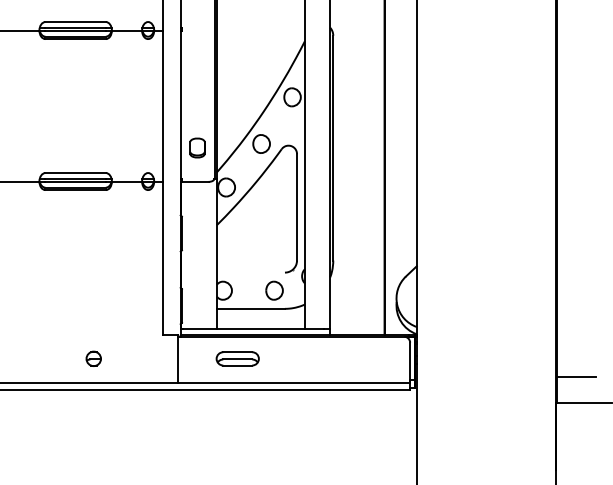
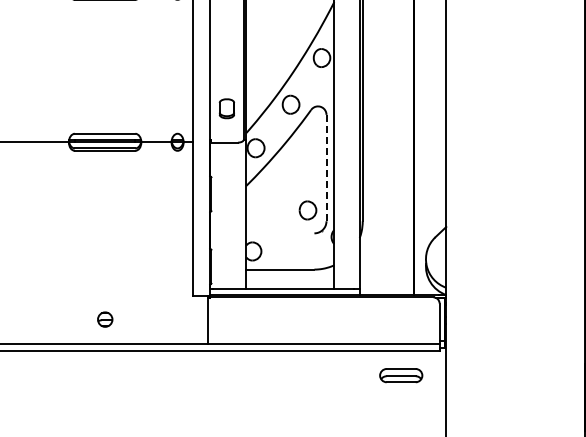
line: (297, 207) -> (326, 168), solid -> dashed
part: (274, 290) -> (307, 210), moved
part: (93, 358) -> (104, 319), moved
part: (237, 358) -> (400, 375), moved

